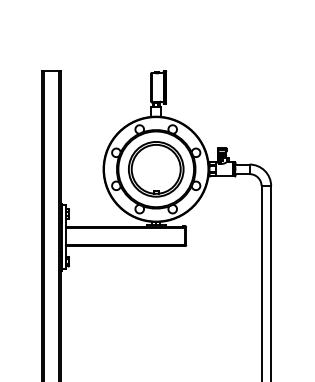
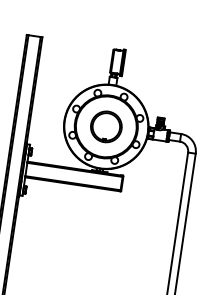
part: (156, 169) -> (106, 127), size x0.7

